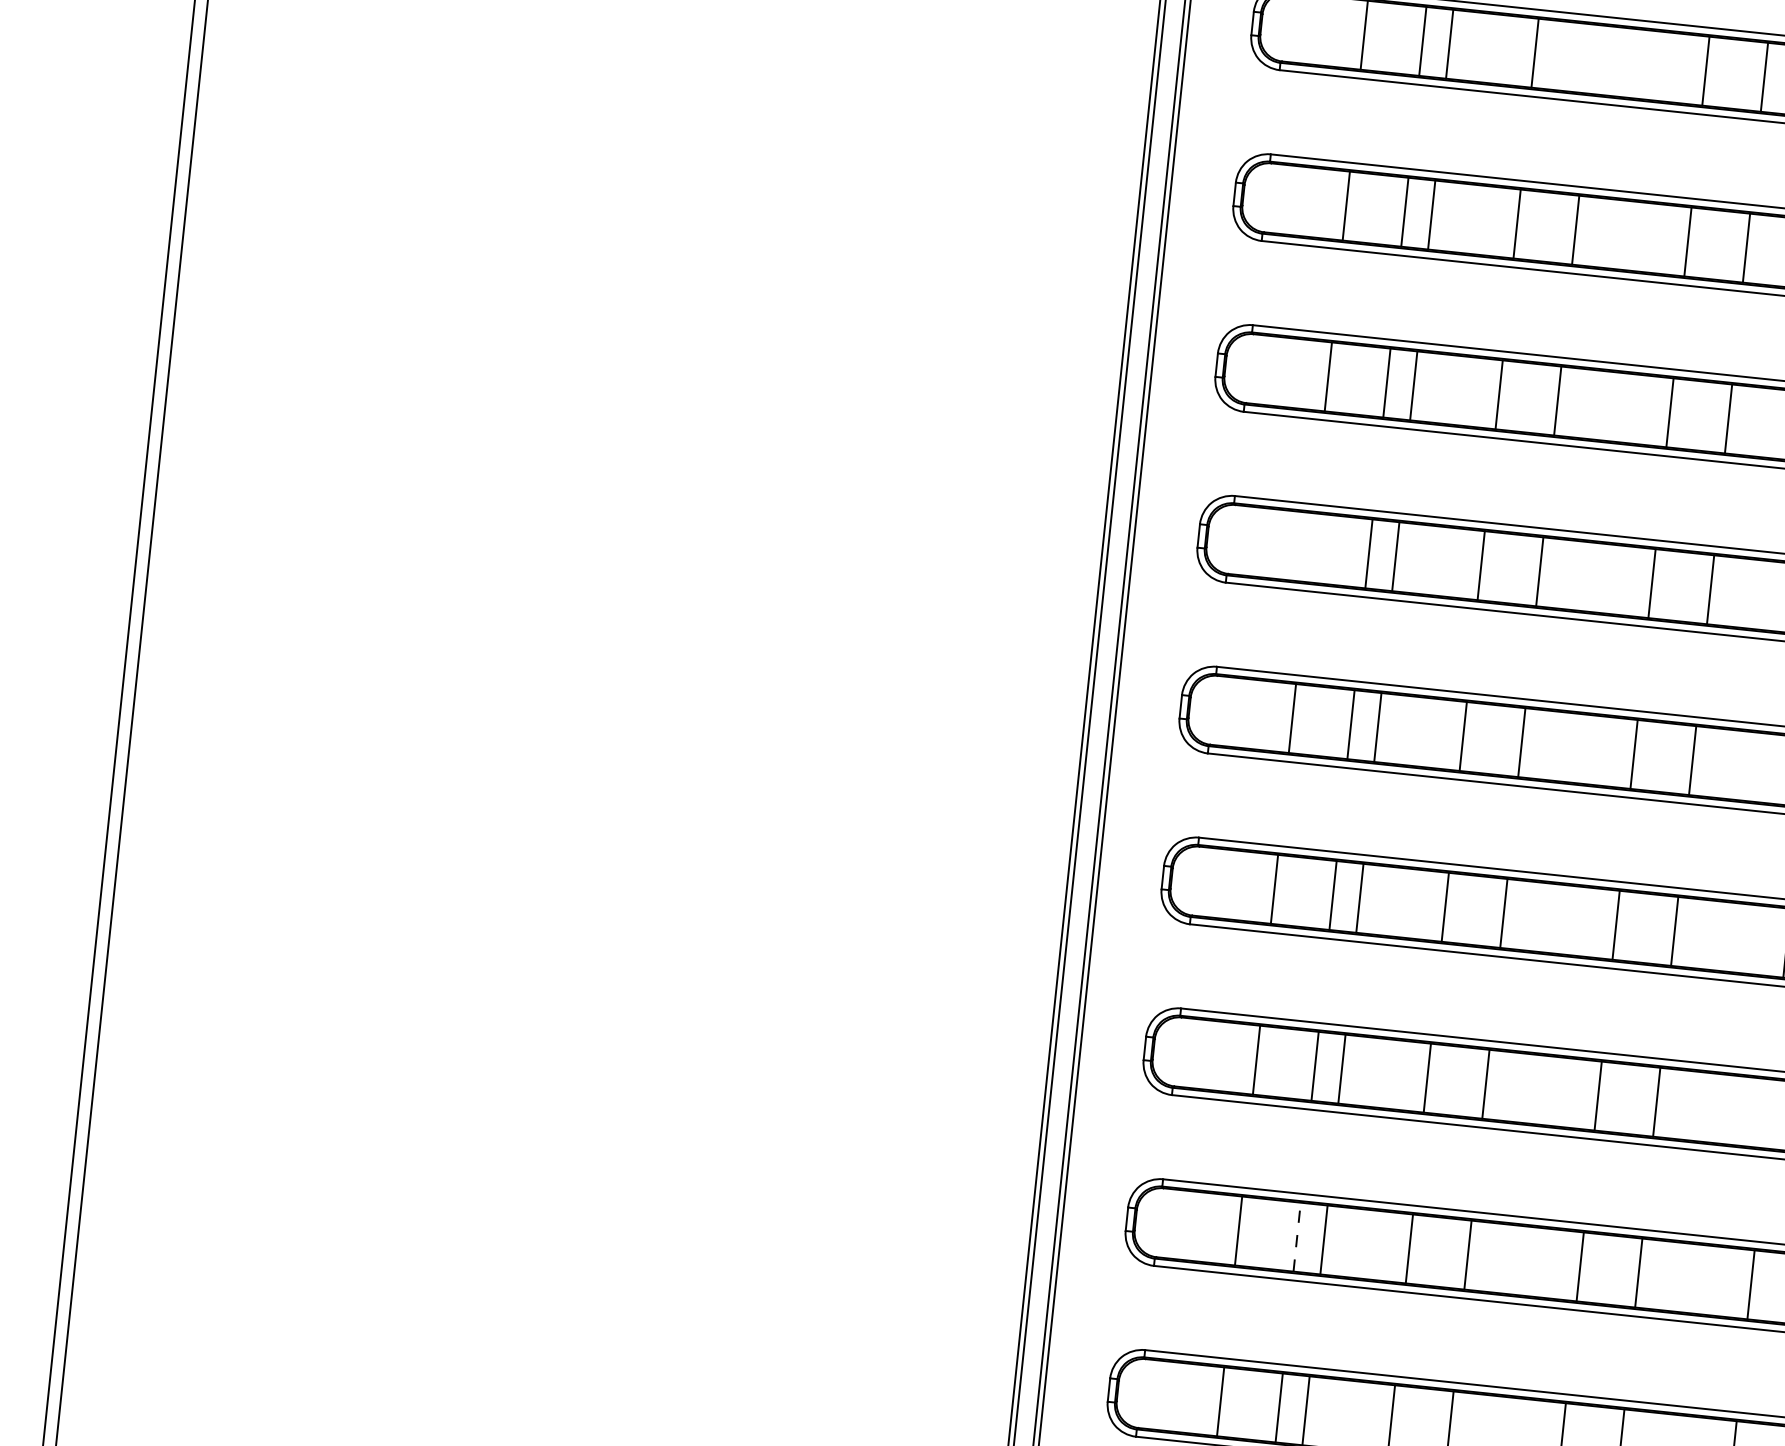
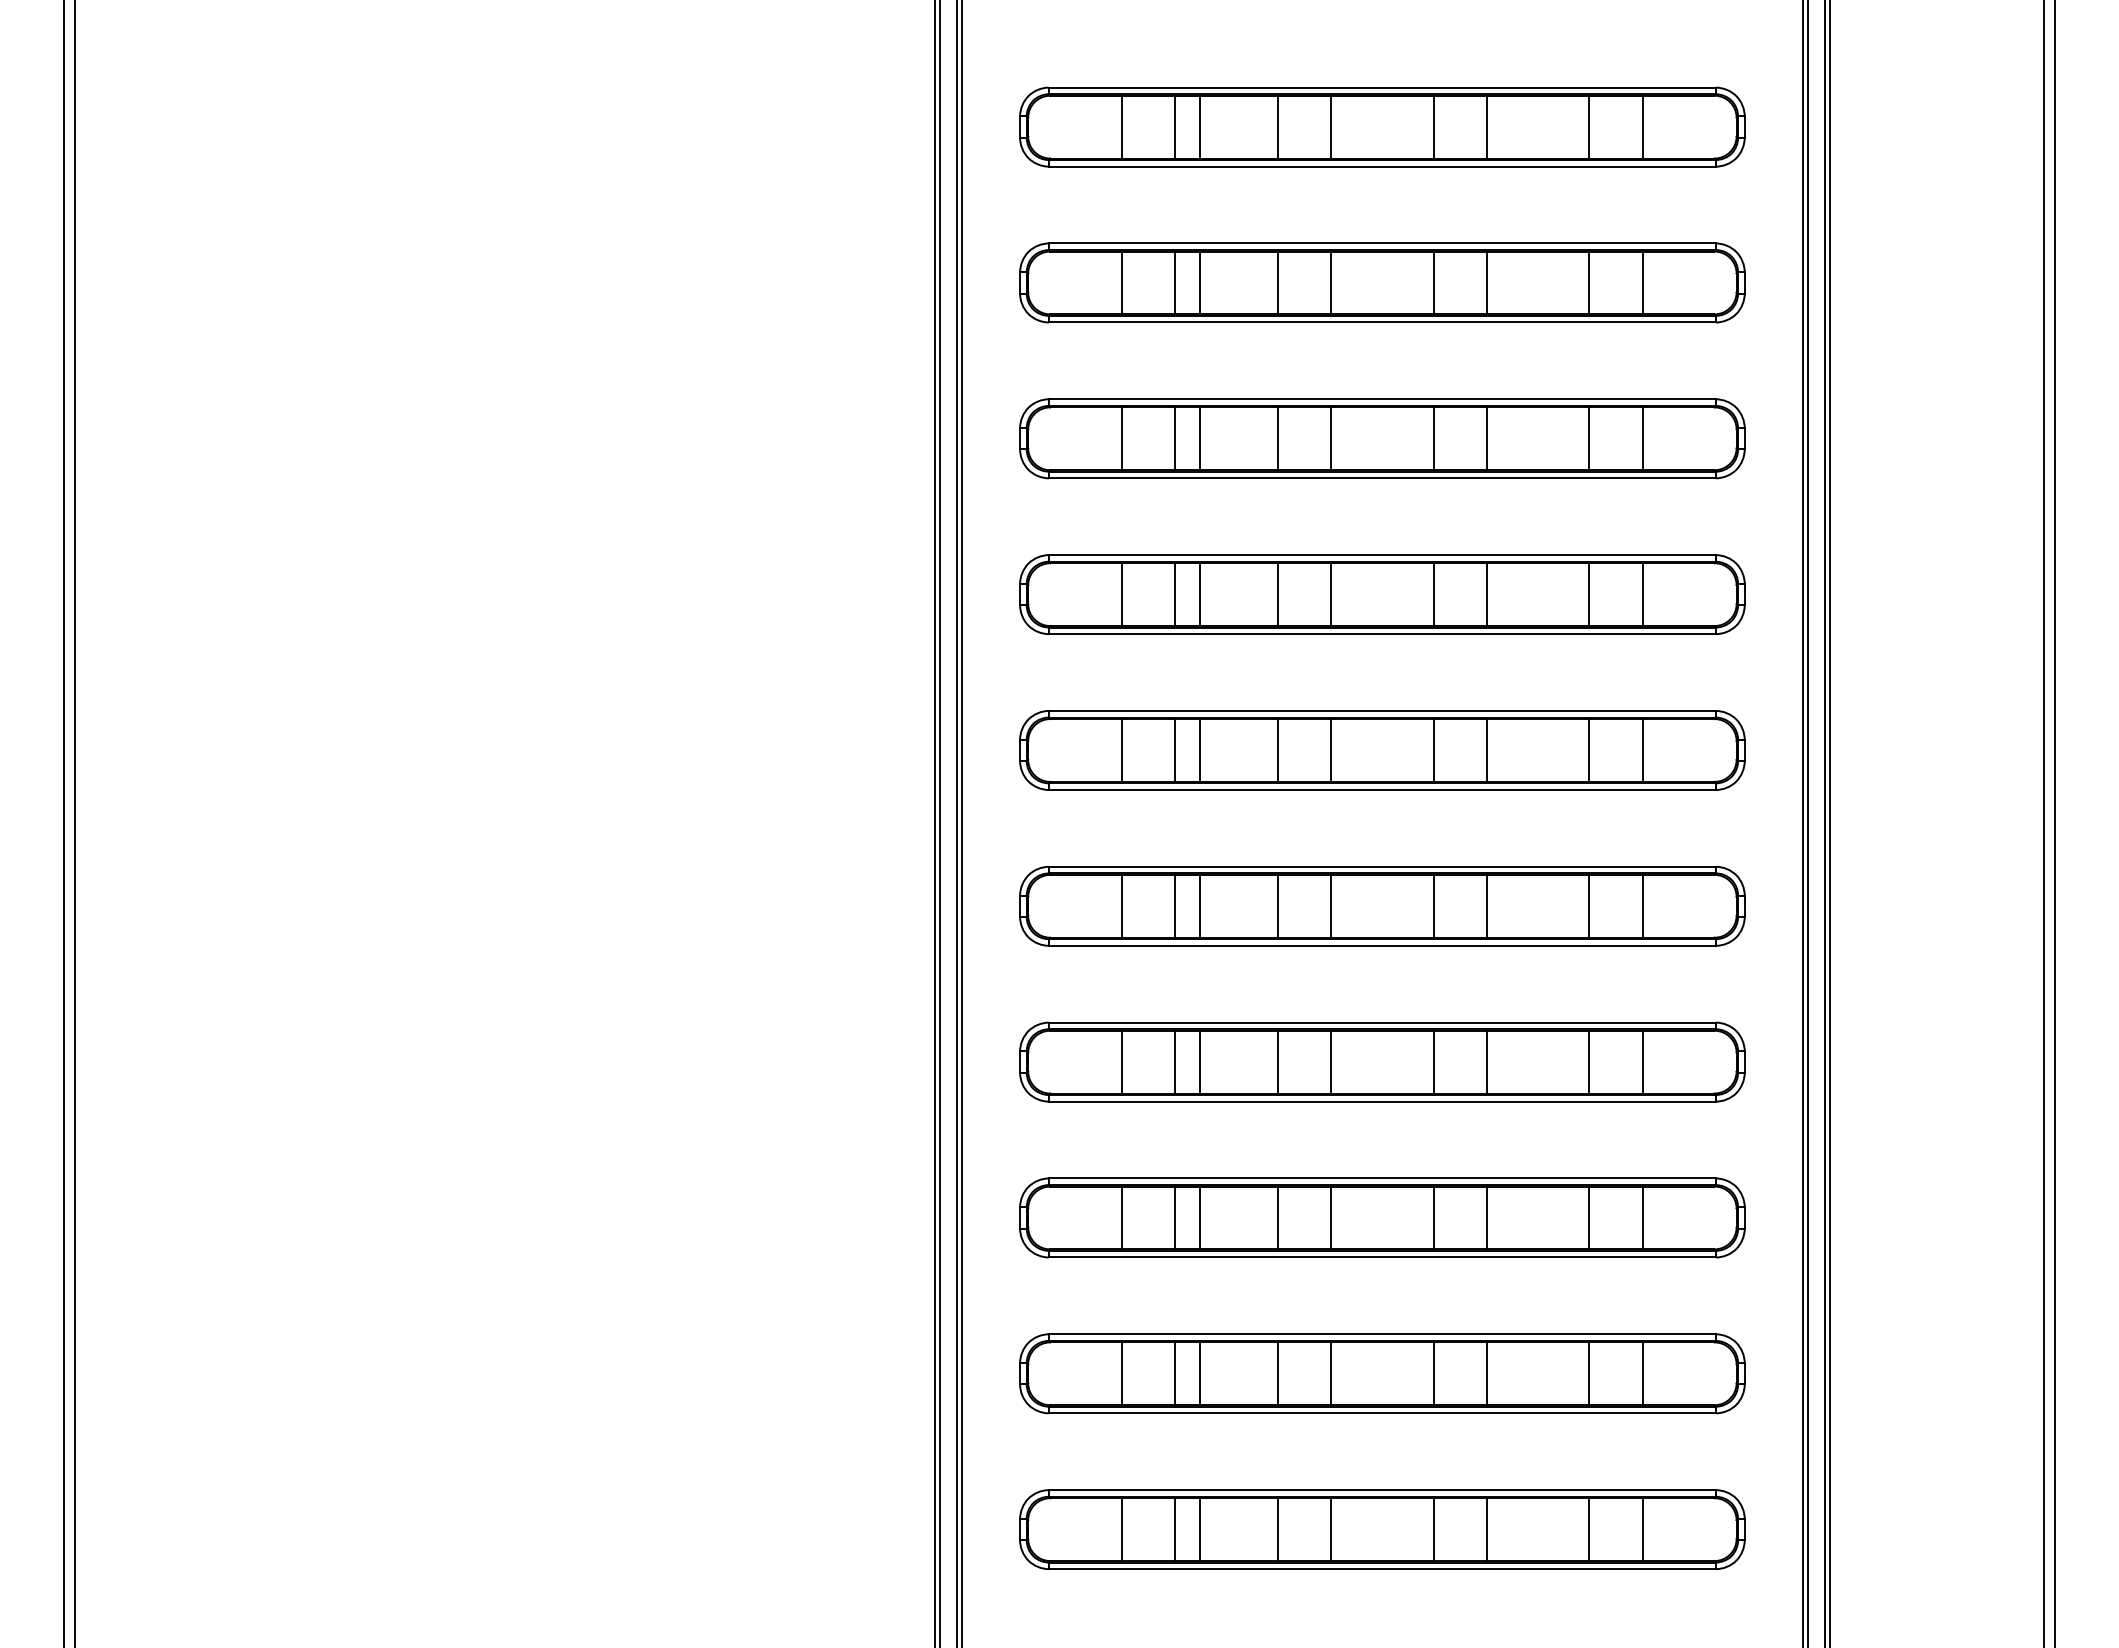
line: (1594, 58) -> (1331, 126), added
line: (1309, 547) -> (1121, 594), added
line: (1769, 1113) -> (1589, 1061), added
line: (1297, 1236) -> (1175, 1217), dashed -> solid

